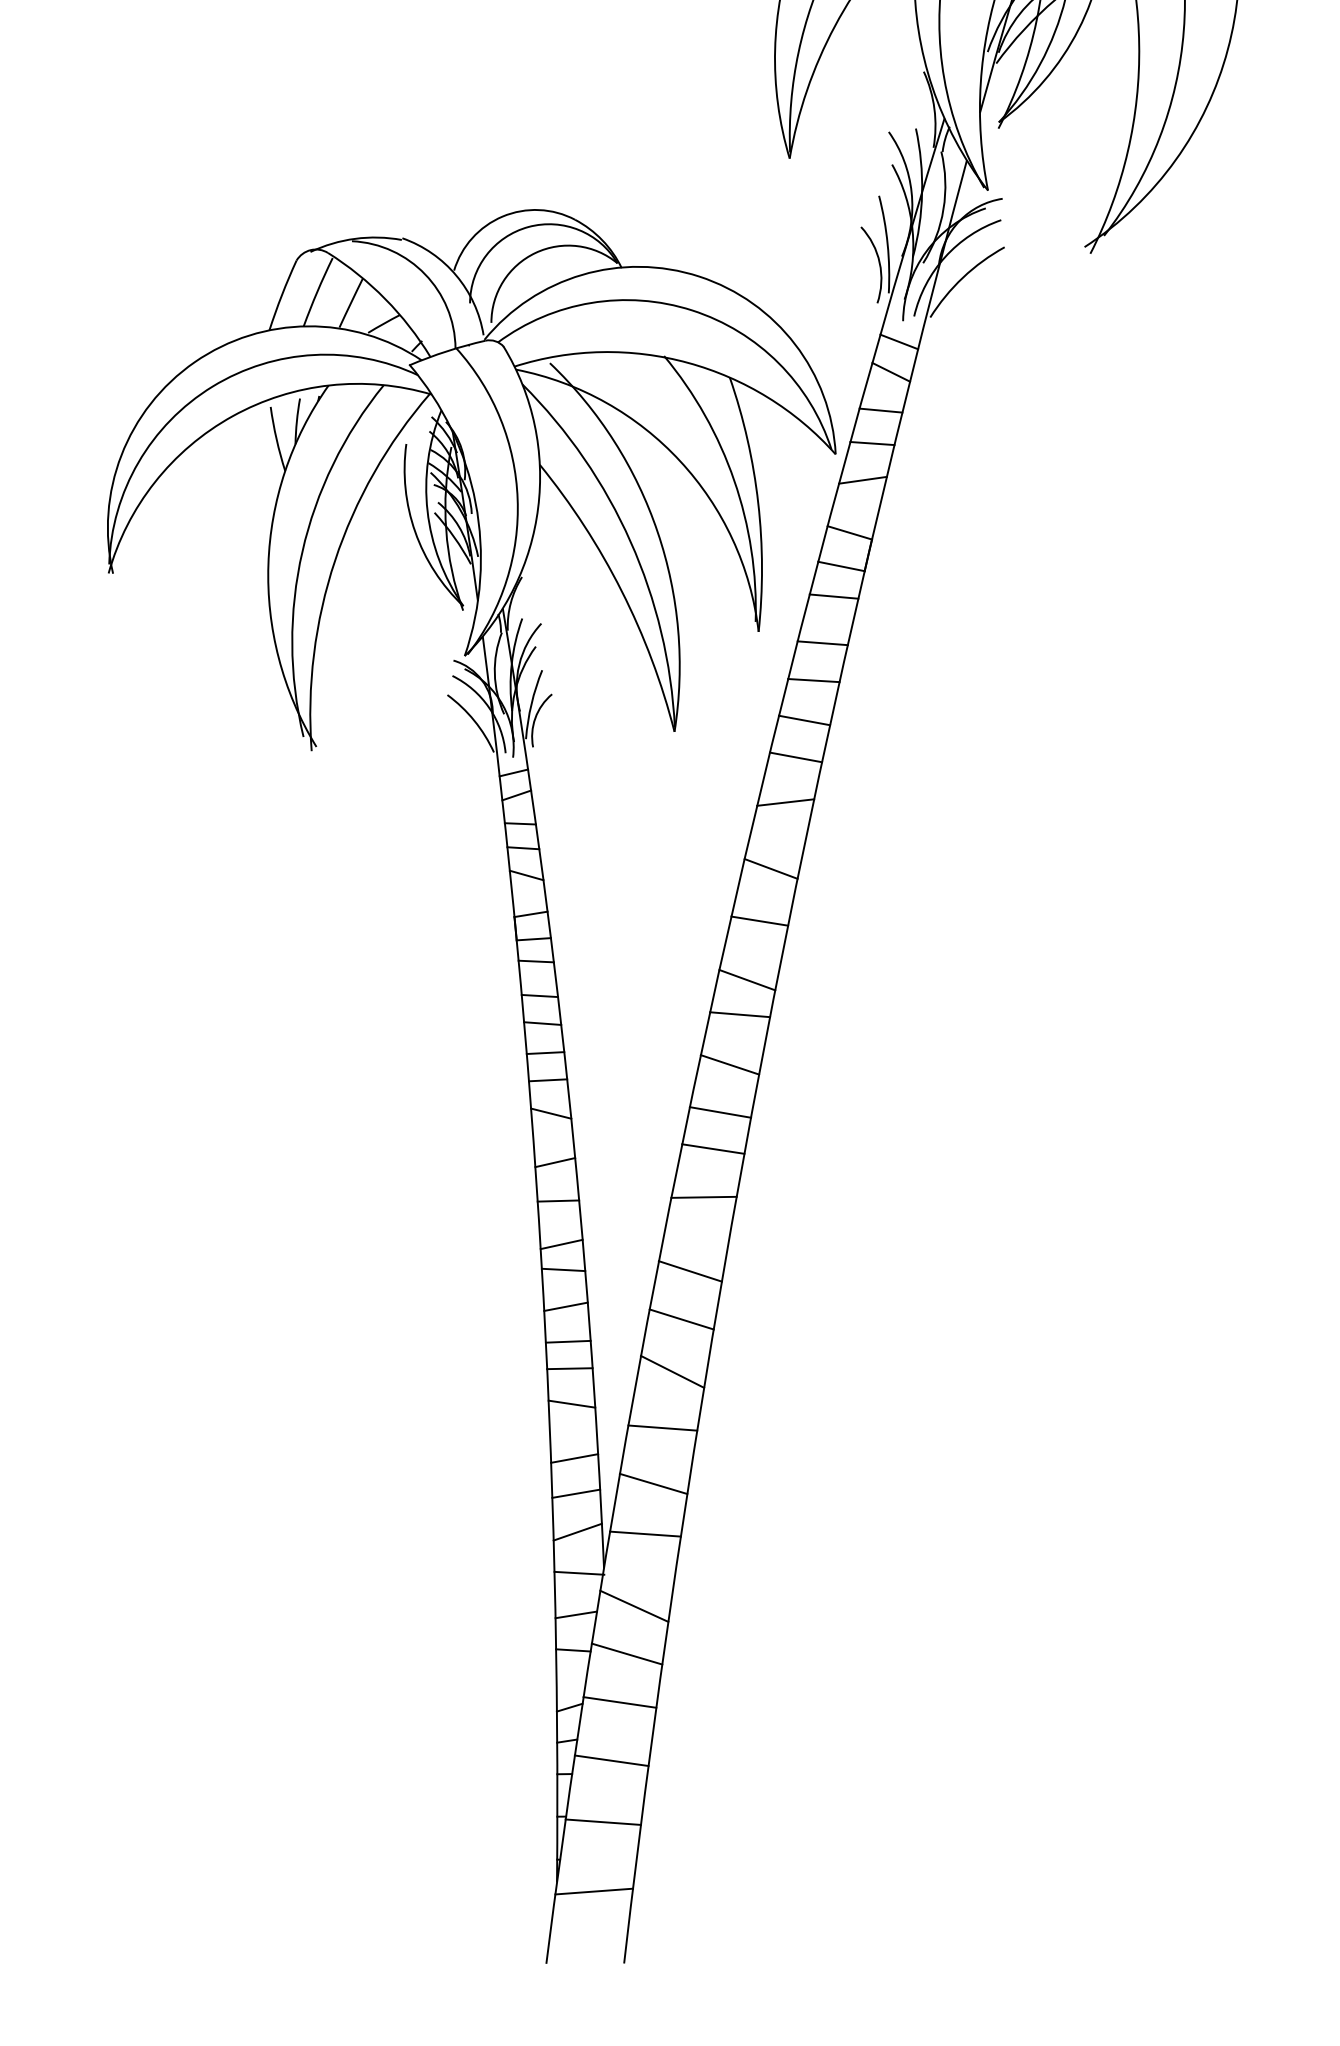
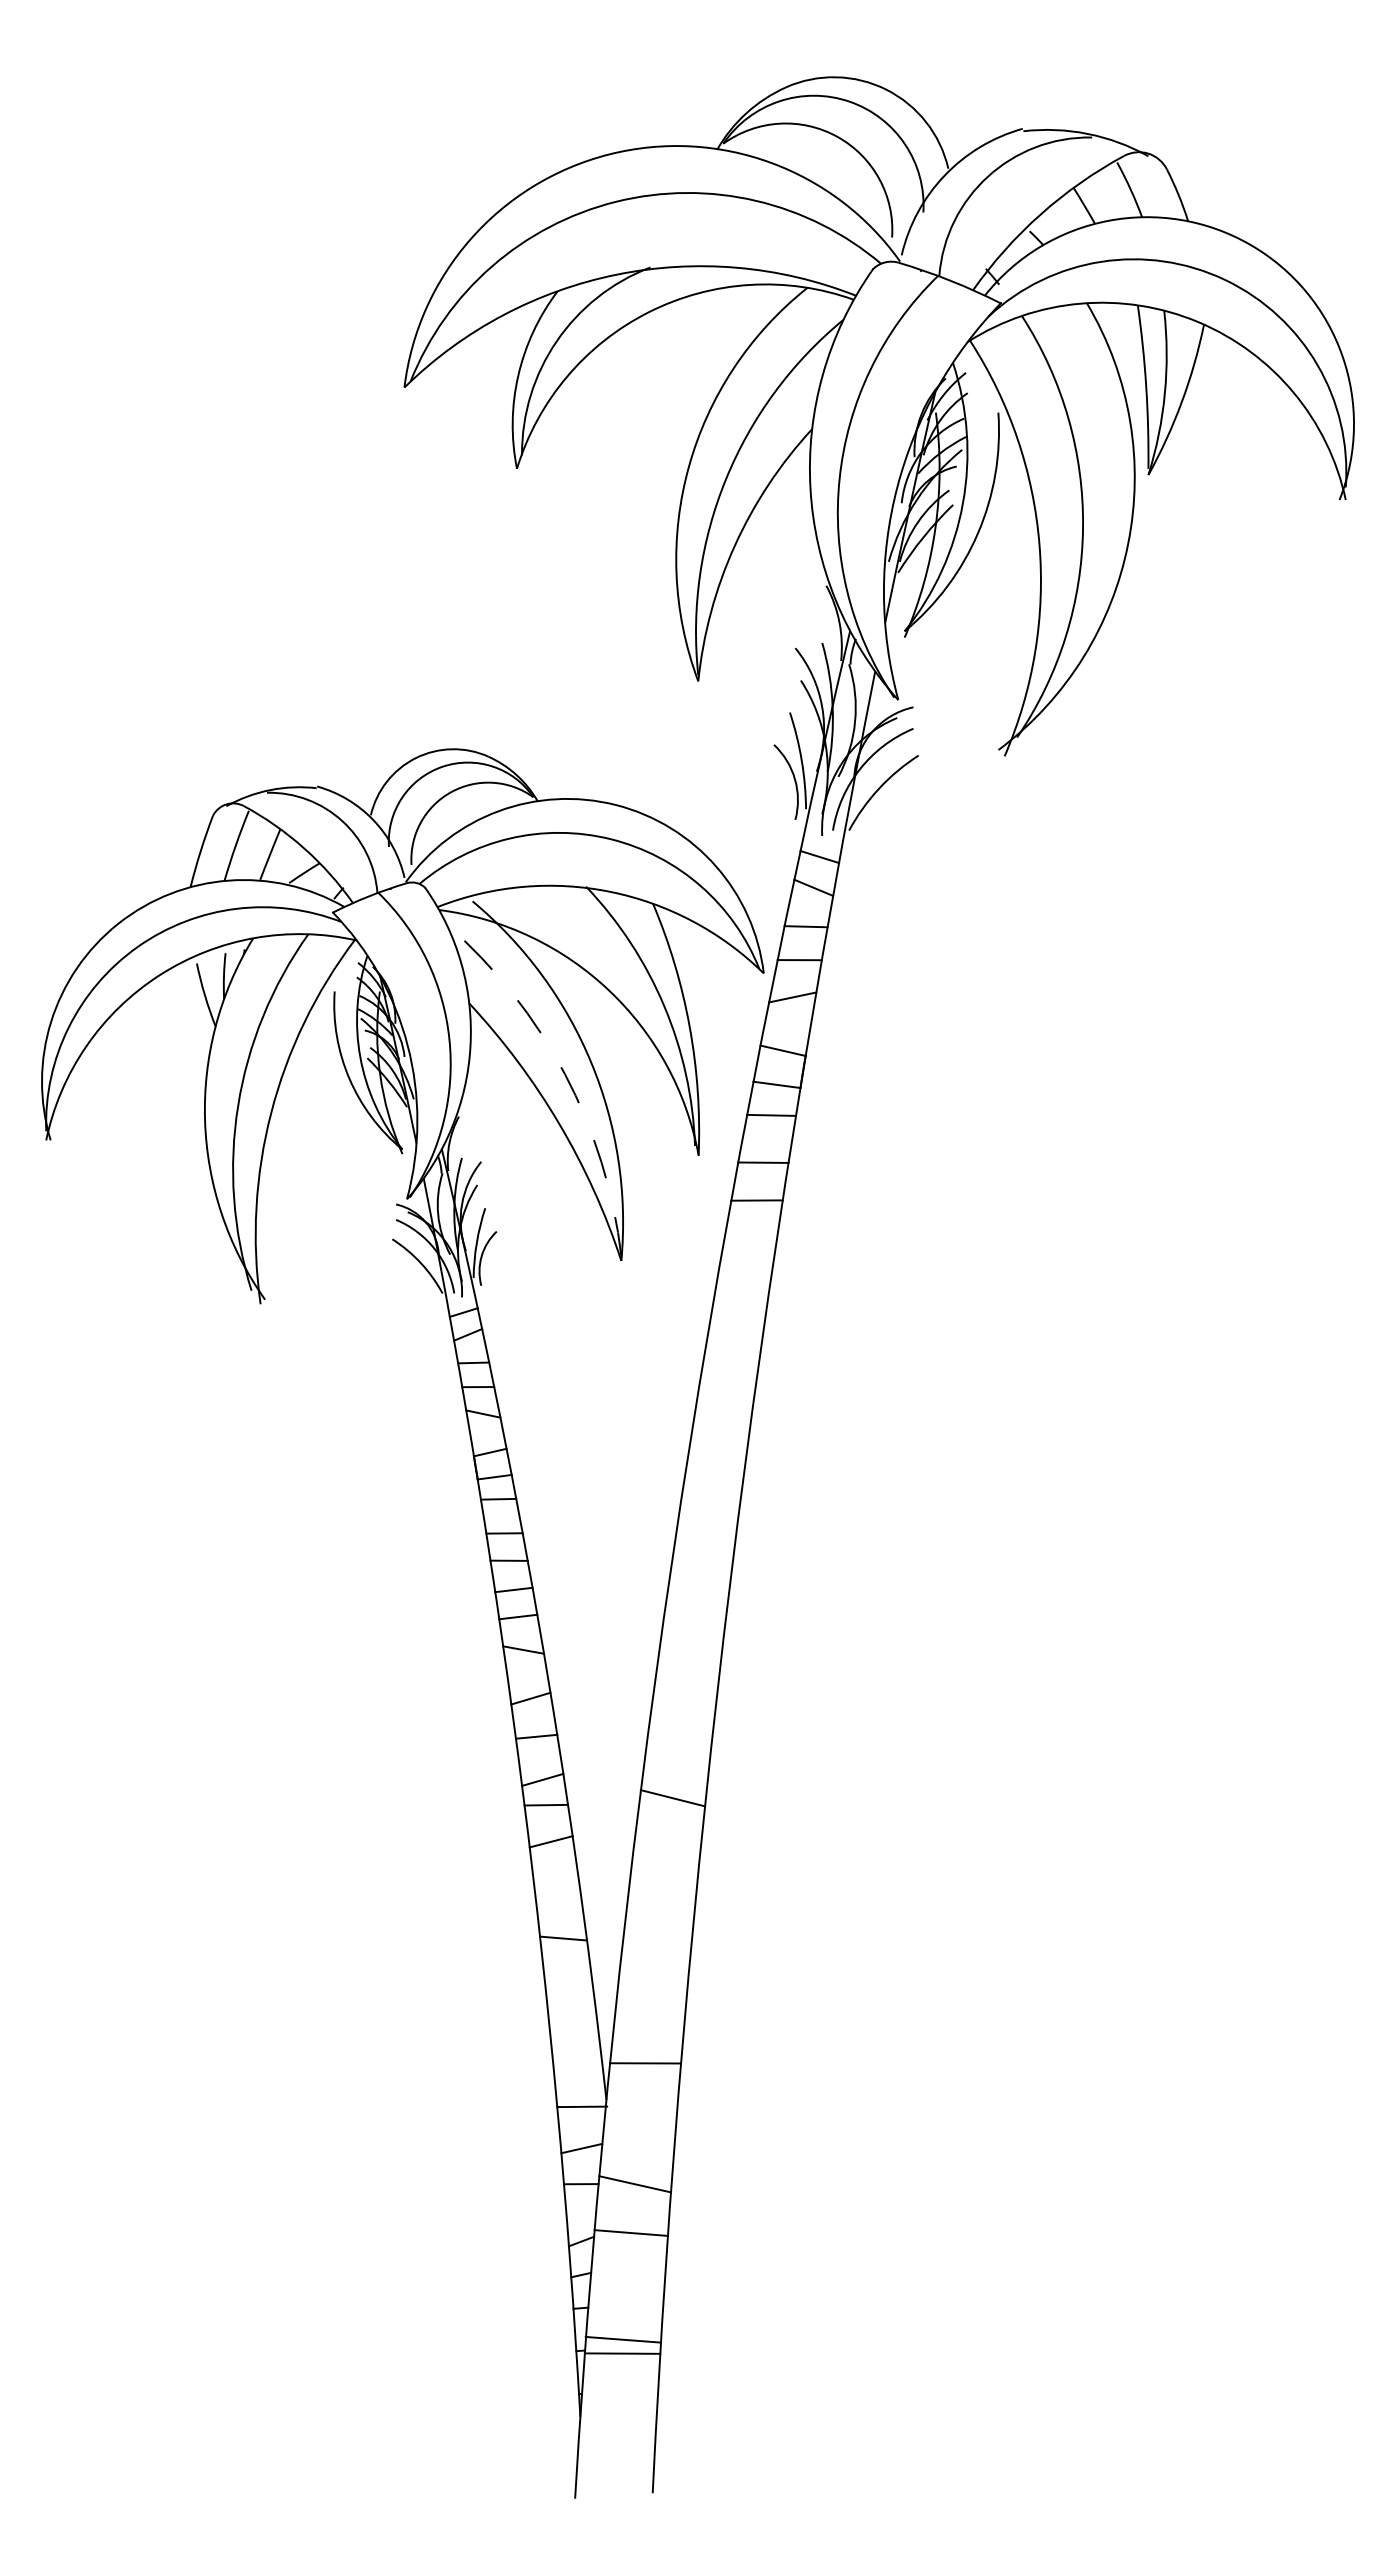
arc: (630, 542) -> (564, 1074), solid -> dashed
line: (804, 720) -> (750, 1240), removed
line: (795, 757) -> (743, 1278), removed
line: (785, 802) -> (736, 1324), removed
line: (770, 869) -> (726, 1391), removed
line: (759, 920) -> (718, 1443), removed
line: (747, 979) -> (710, 1503), removed
line: (740, 1014) -> (705, 1538), removed
line: (729, 1064) -> (698, 1589), removed
line: (720, 1112) -> (692, 1637), removed
line: (713, 1148) -> (687, 1674), removed
line: (703, 1197) -> (681, 1723), removed
line: (681, 1319) -> (667, 1846), removed
line: (568, 1341) -> (555, 1876), removed
line: (569, 1368) -> (558, 1903), removed
line: (672, 1371) -> (661, 1899), removed
line: (662, 1428) -> (655, 1956), removed
line: (574, 1458) -> (569, 1992), removed
line: (653, 1483) -> (650, 2012), removed
line: (575, 1493) -> (573, 2027), removed
line: (577, 1531) -> (577, 2065), removed
line: (634, 1605) -> (639, 2135), removed
line: (611, 1760) -> (622, 2339), moved
line: (593, 1891) -> (617, 2423), removed

